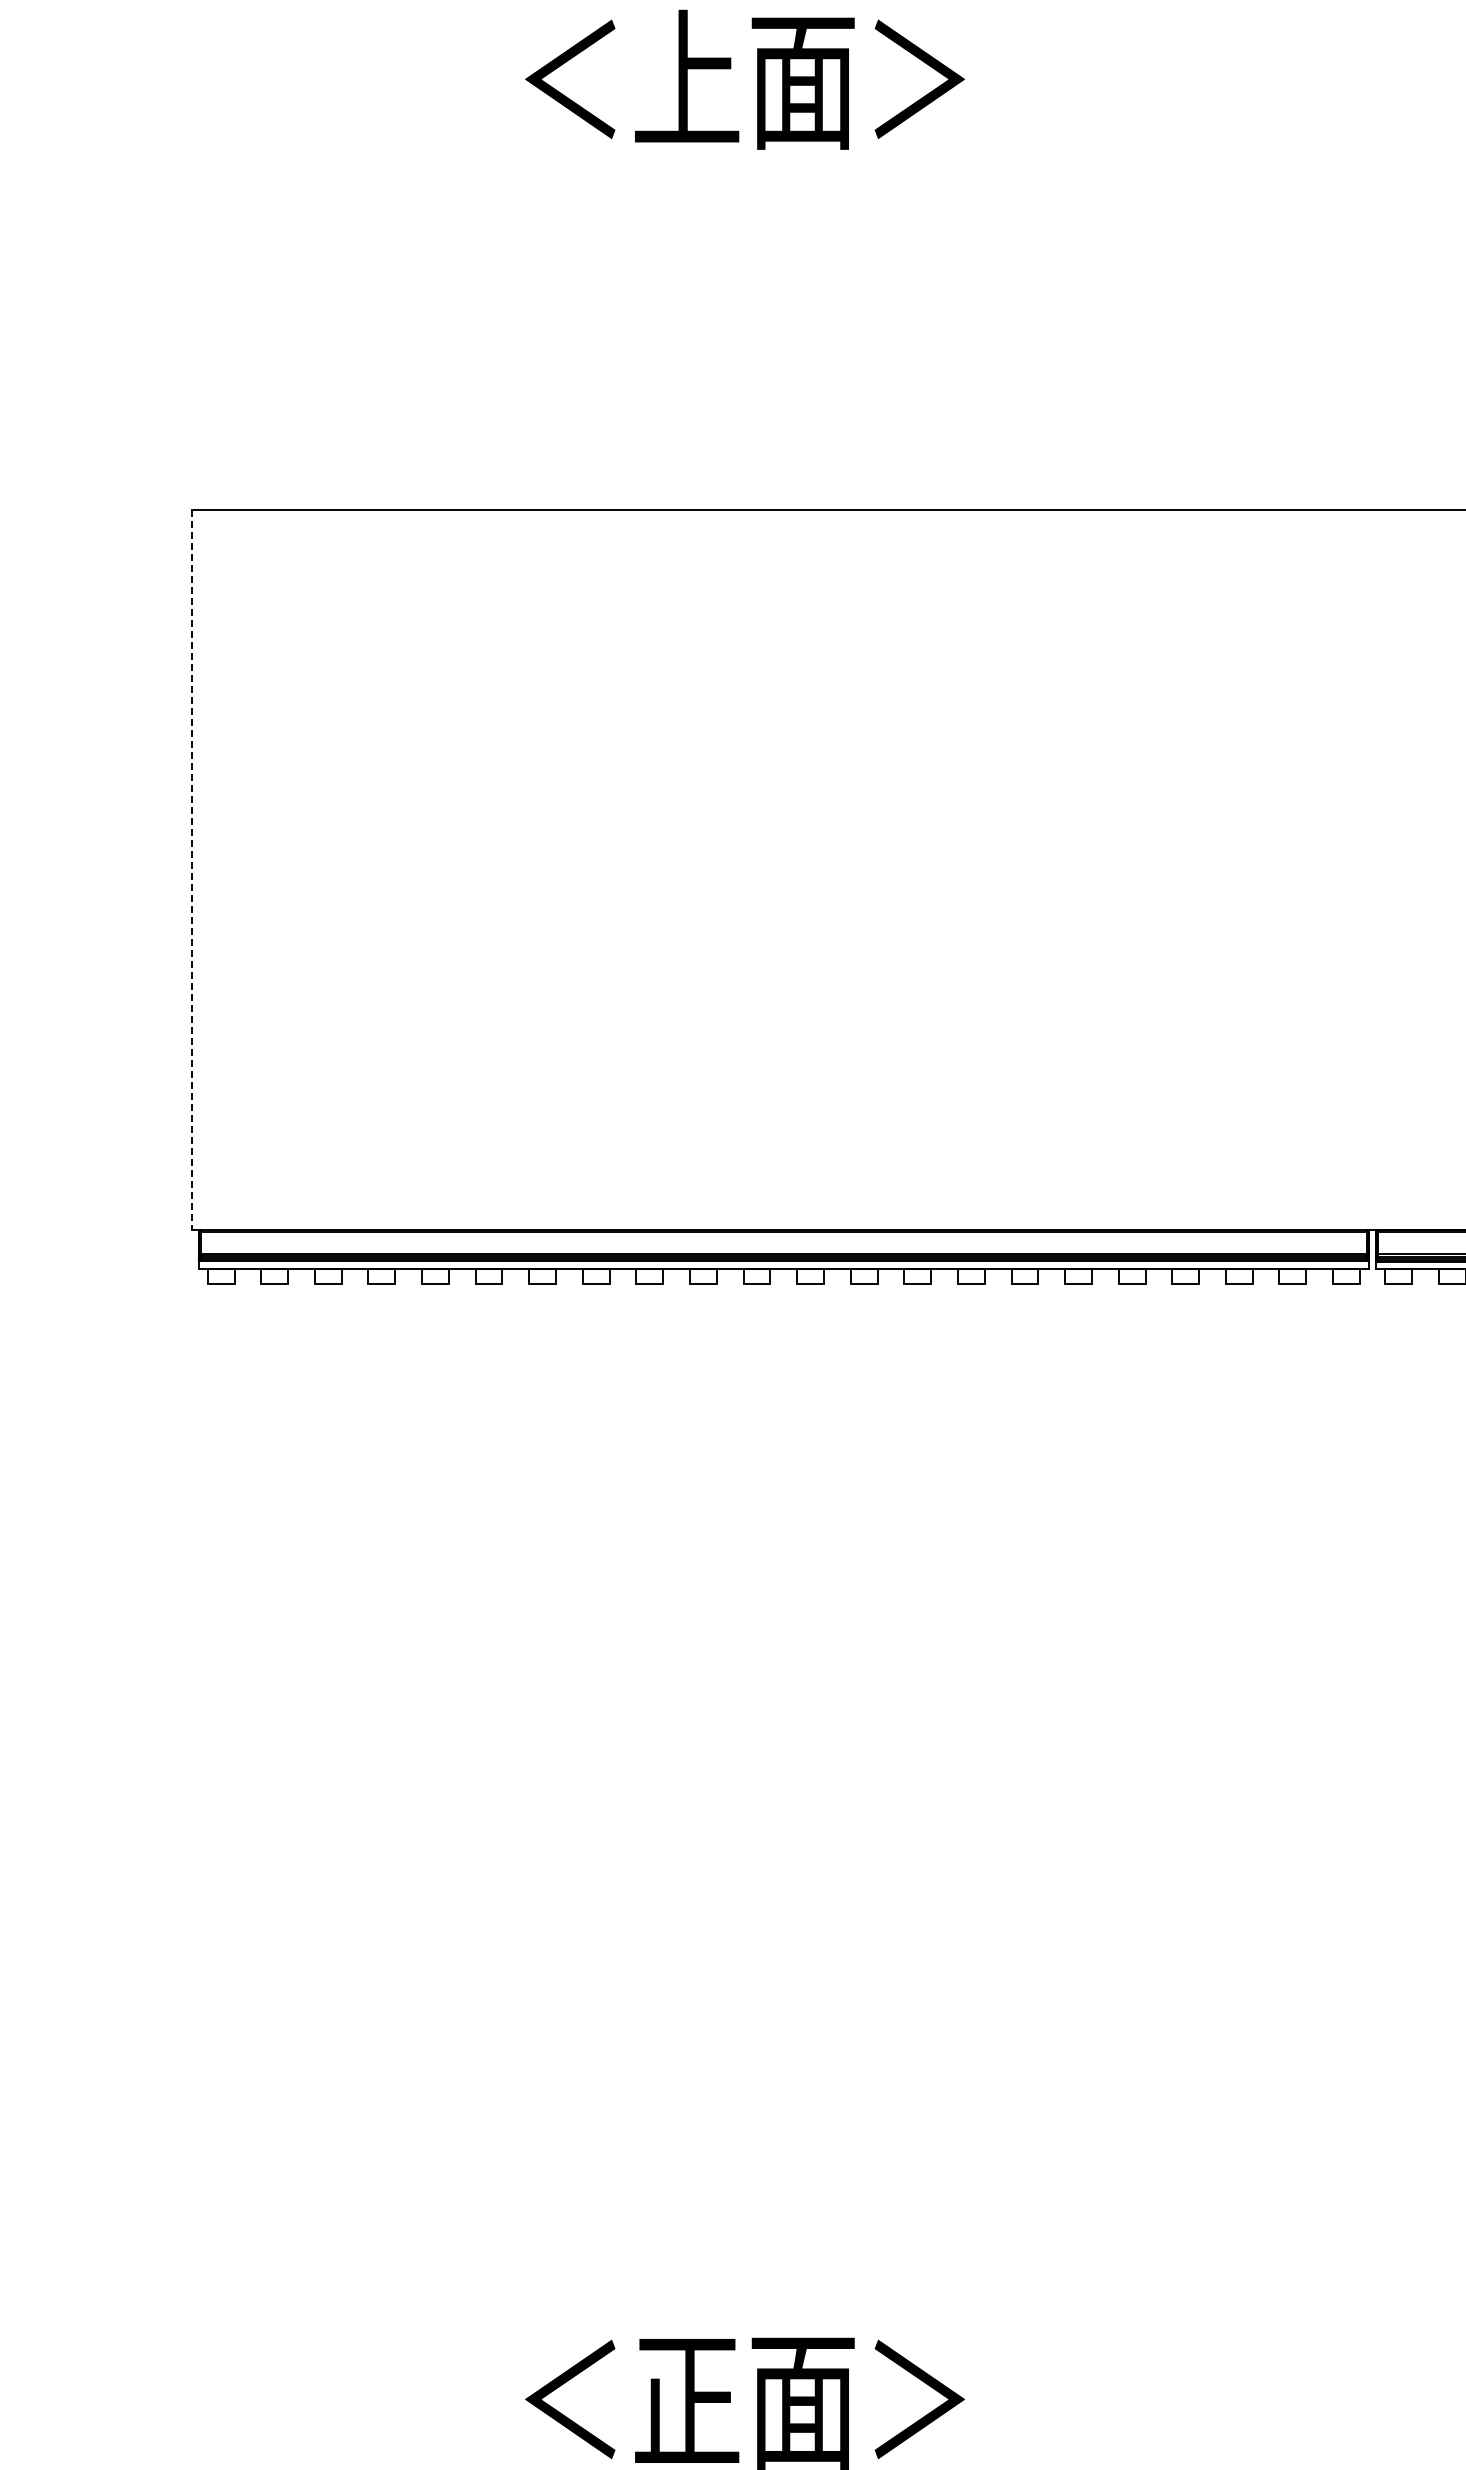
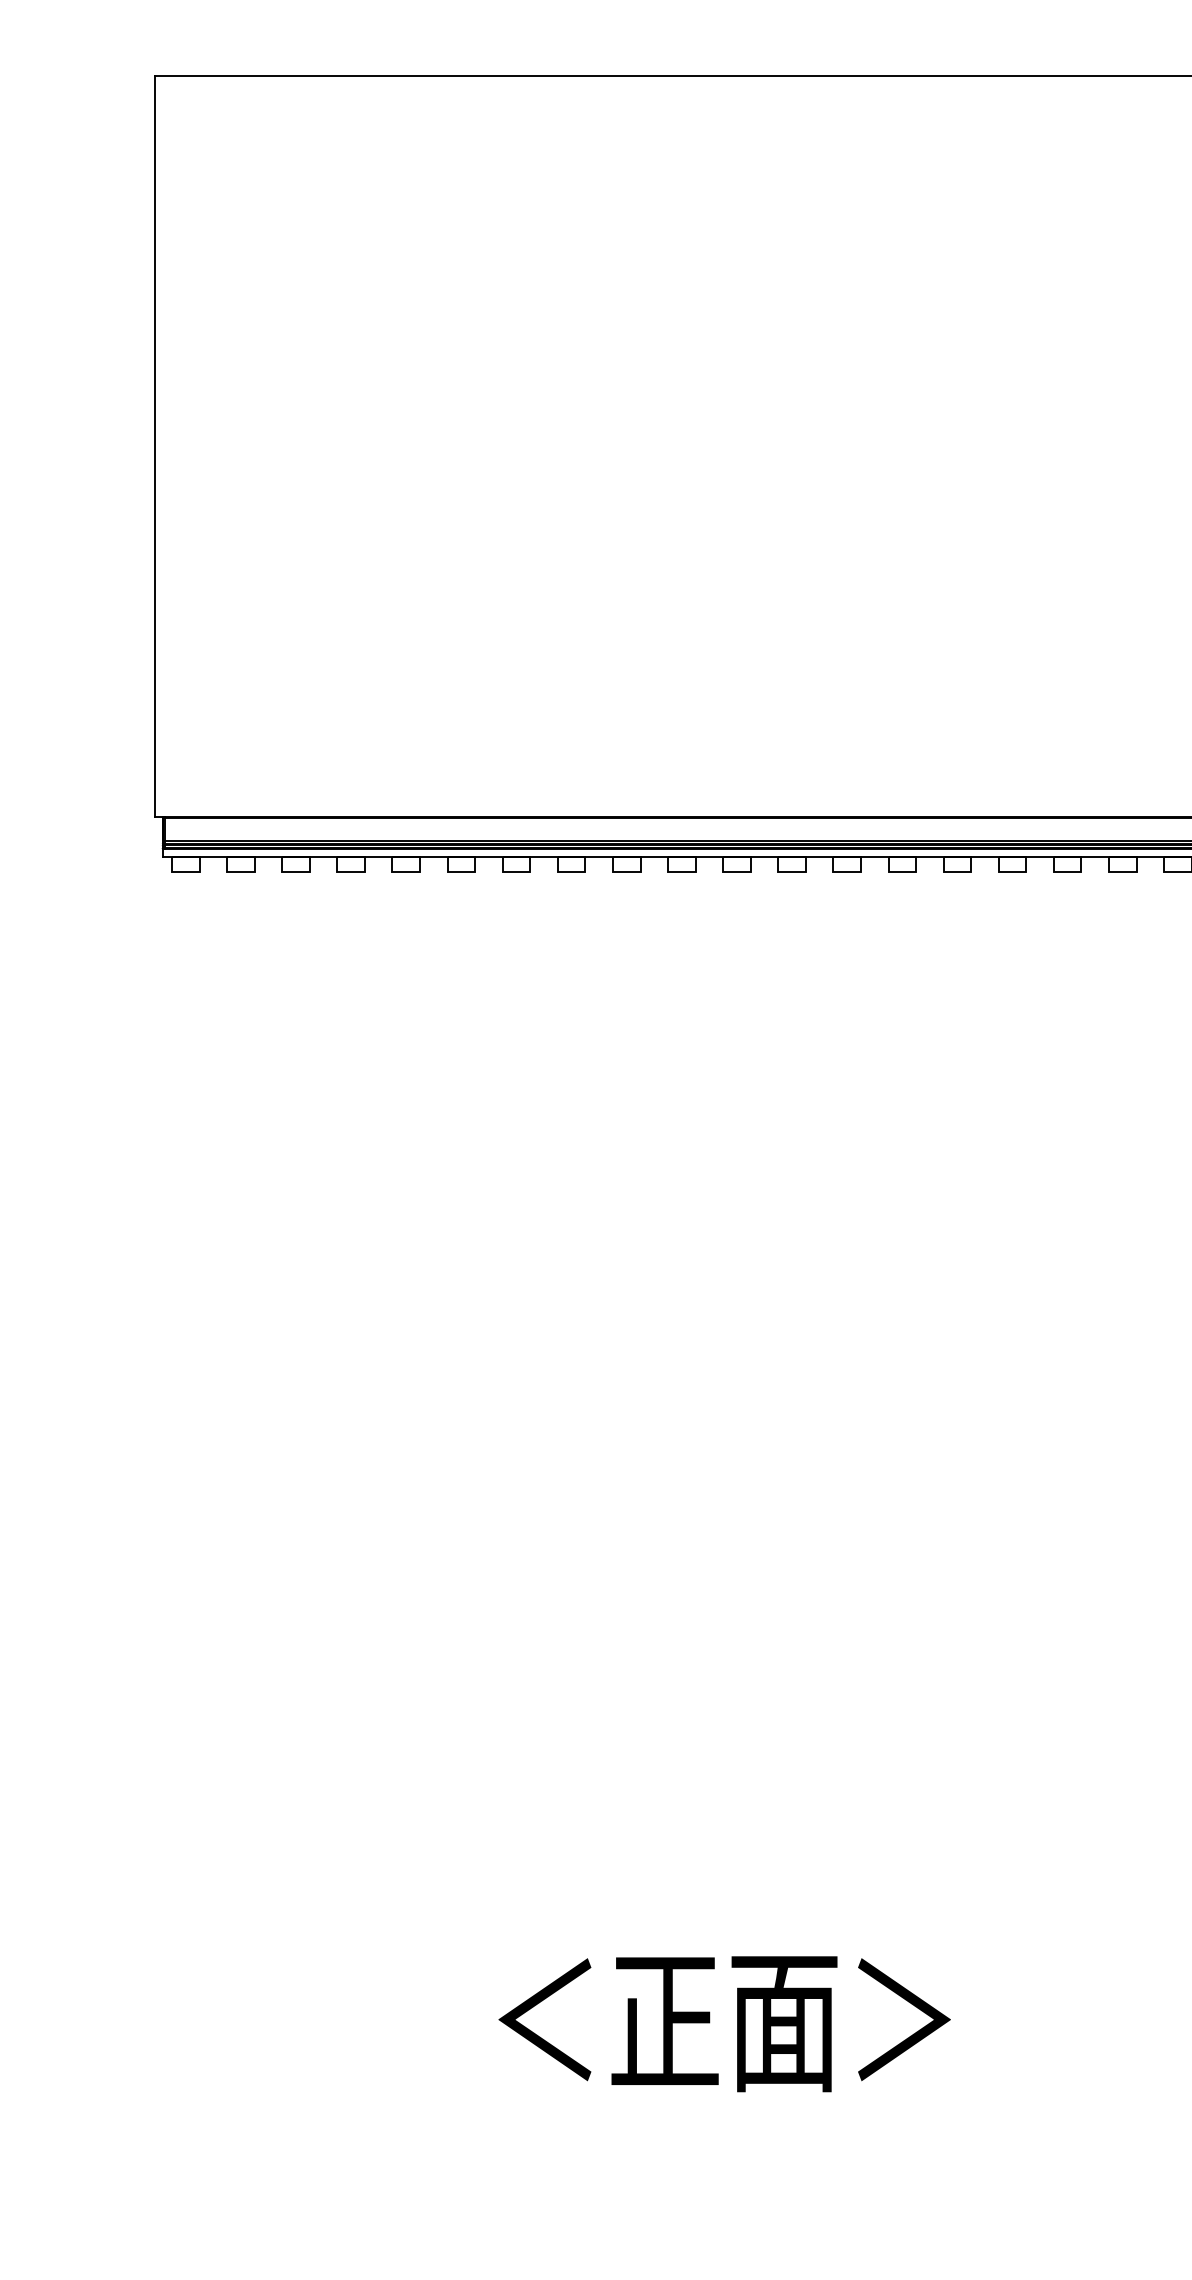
line: (191, 870) -> (155, 447), dashed -> solid

